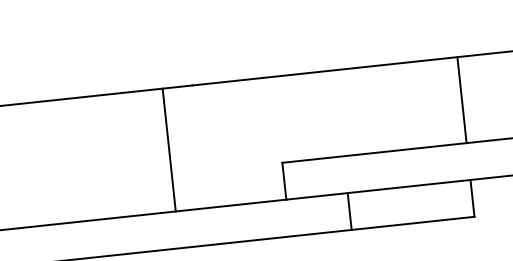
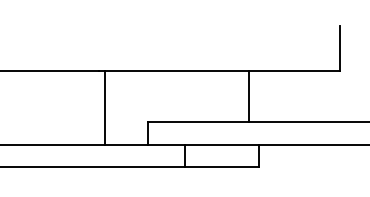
line: (461, 100) -> (248, 96), moved
line: (170, 149) -> (105, 107), moved

